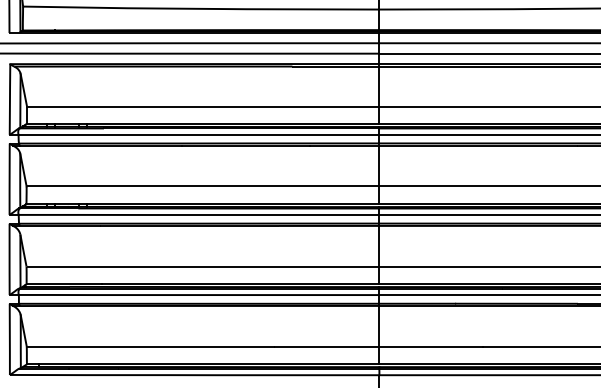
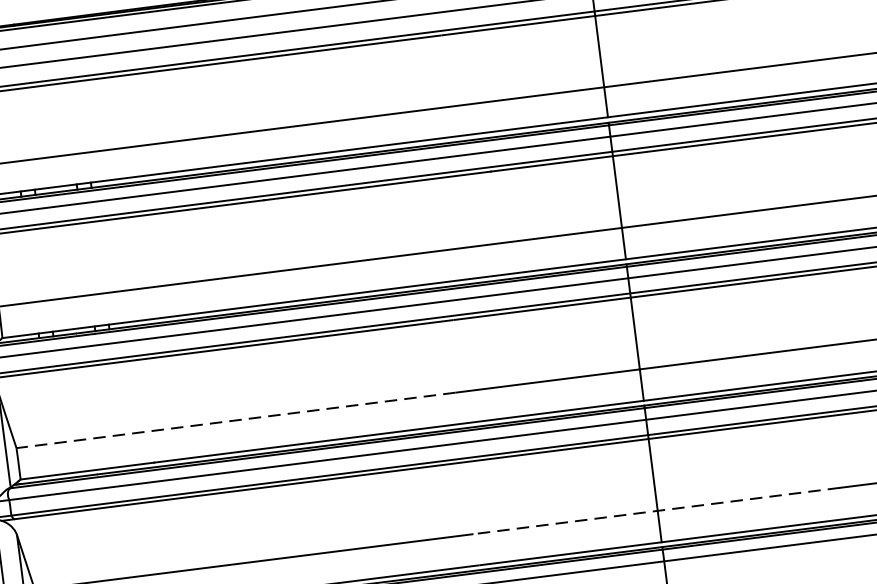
line: (150, 266) -> (235, 420), solid -> dashed
line: (378, 346) -> (656, 510), solid -> dashed

